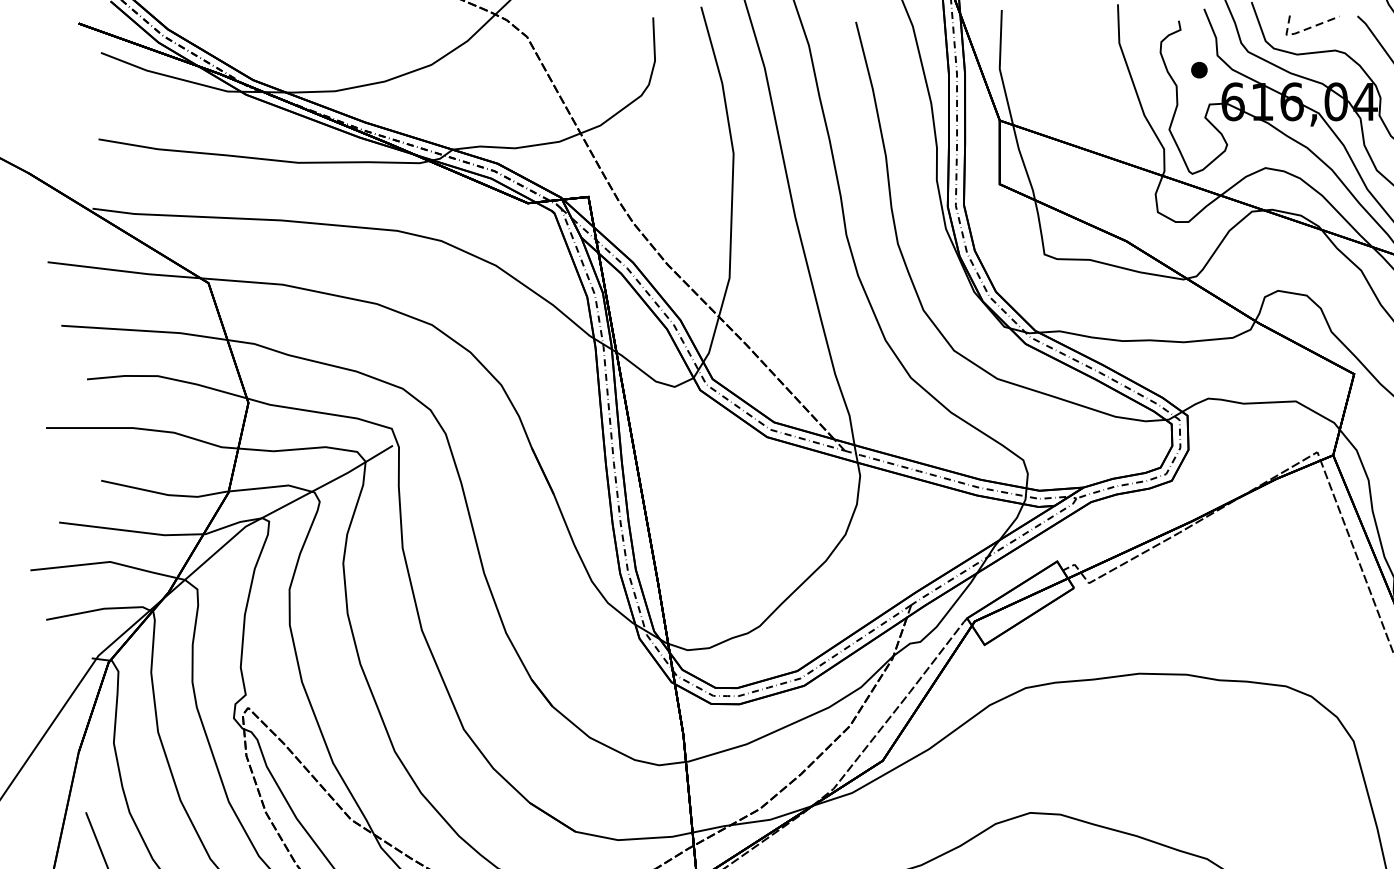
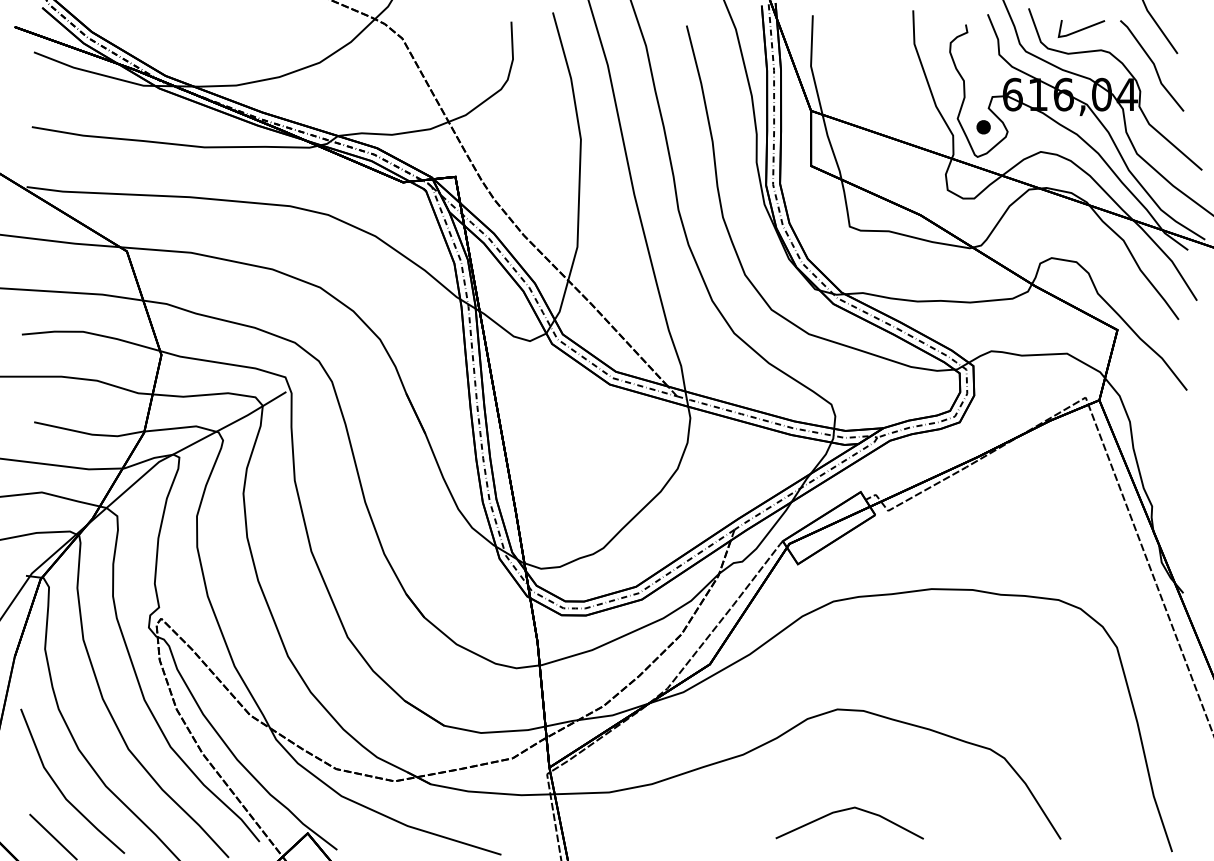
line: (1302, 31) -> (1072, 33), dashed -> solid
part: (1199, 70) -> (983, 127), moved

